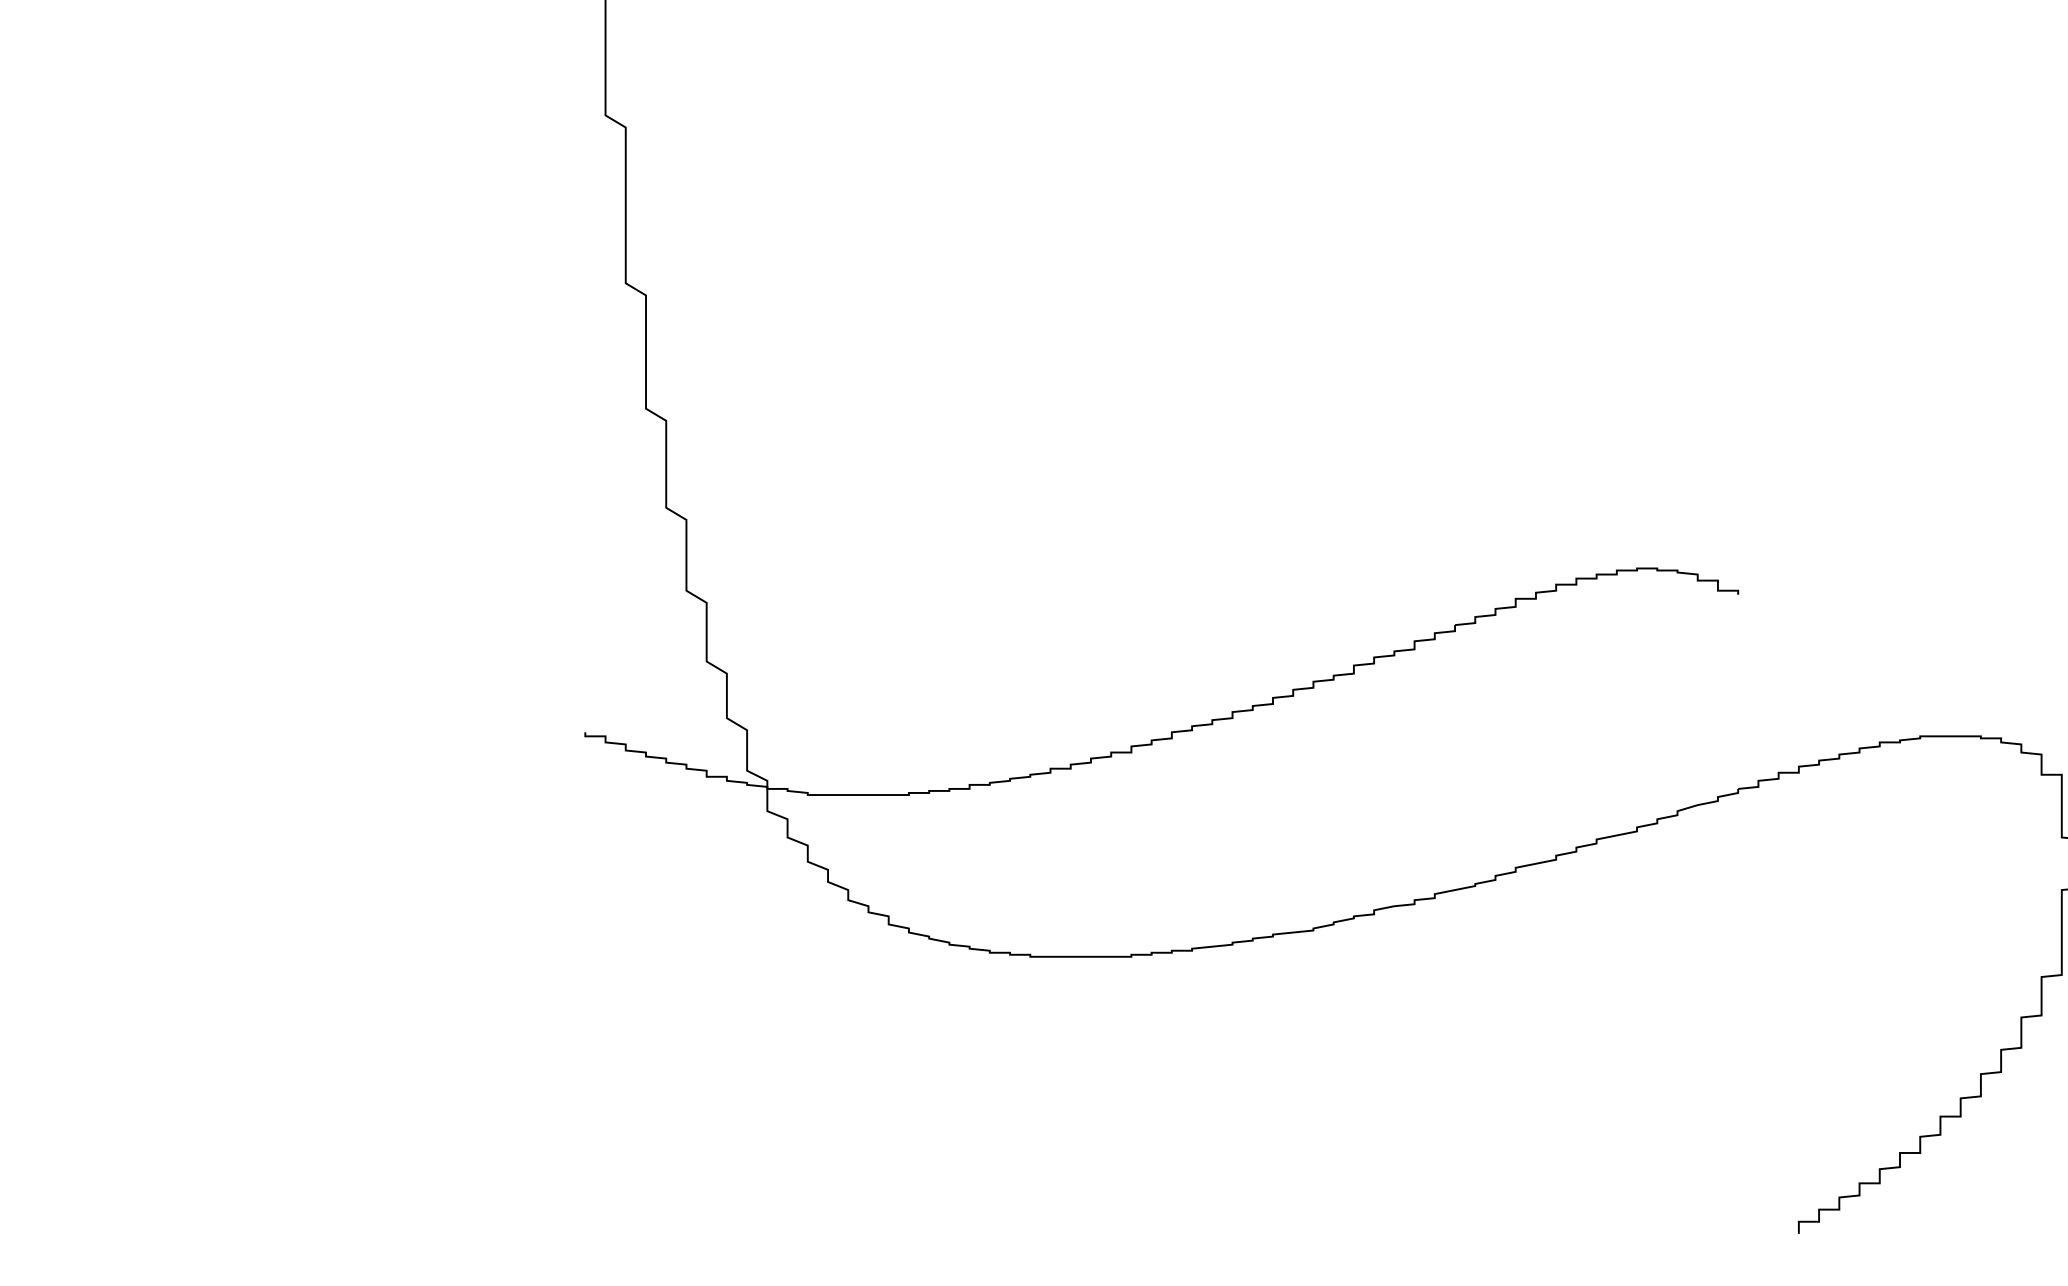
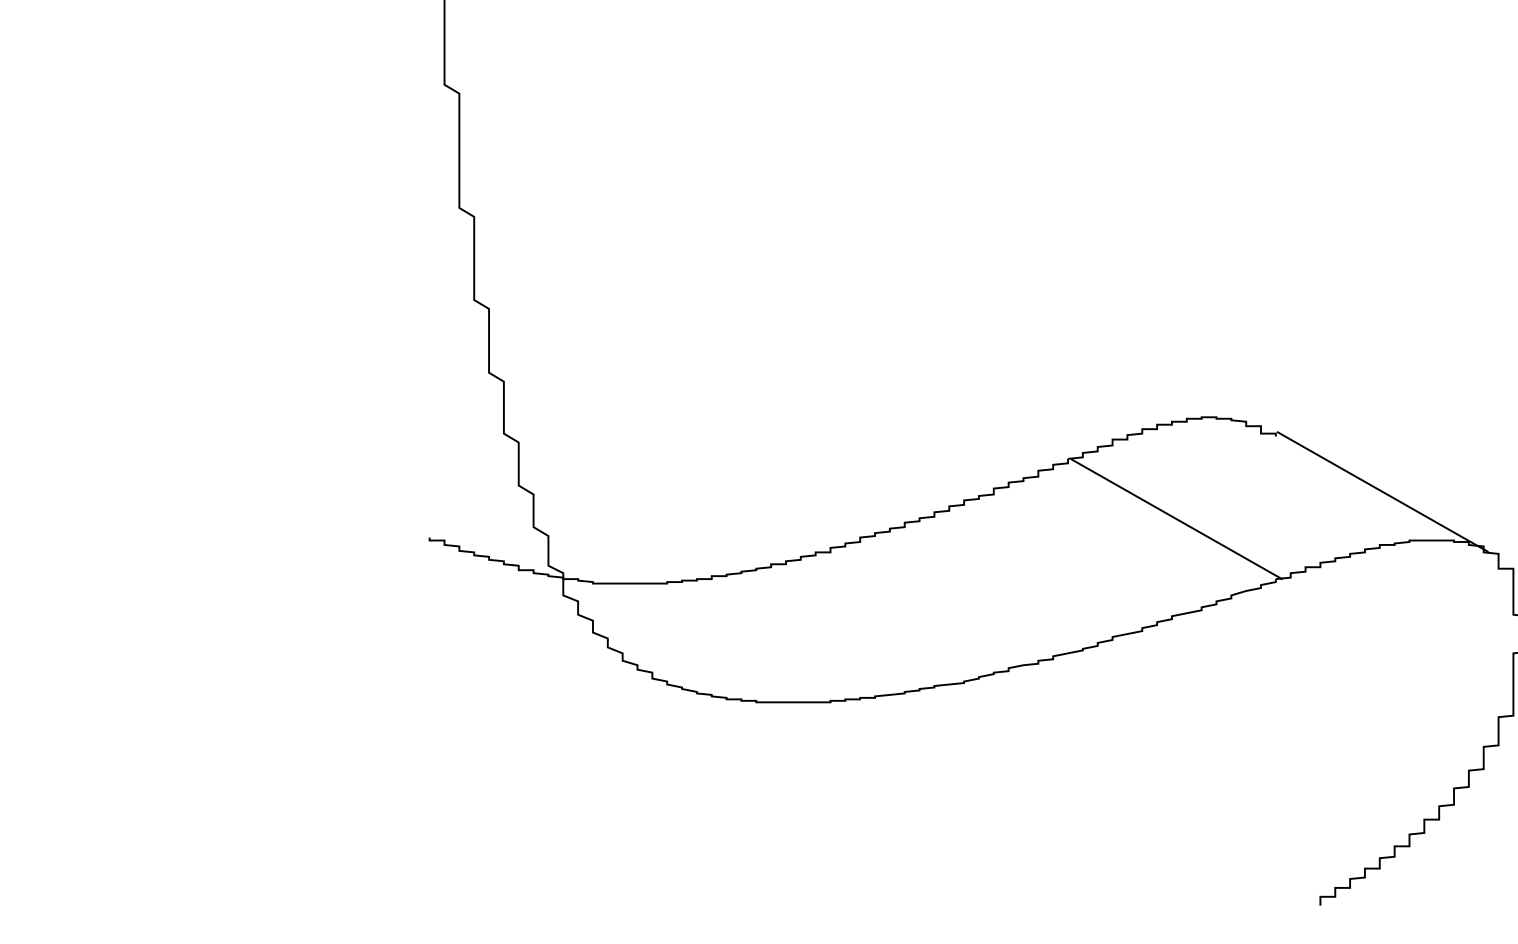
line: (1883, 669) -> (1382, 491), added
line: (1603, 707) -> (1177, 519), added

